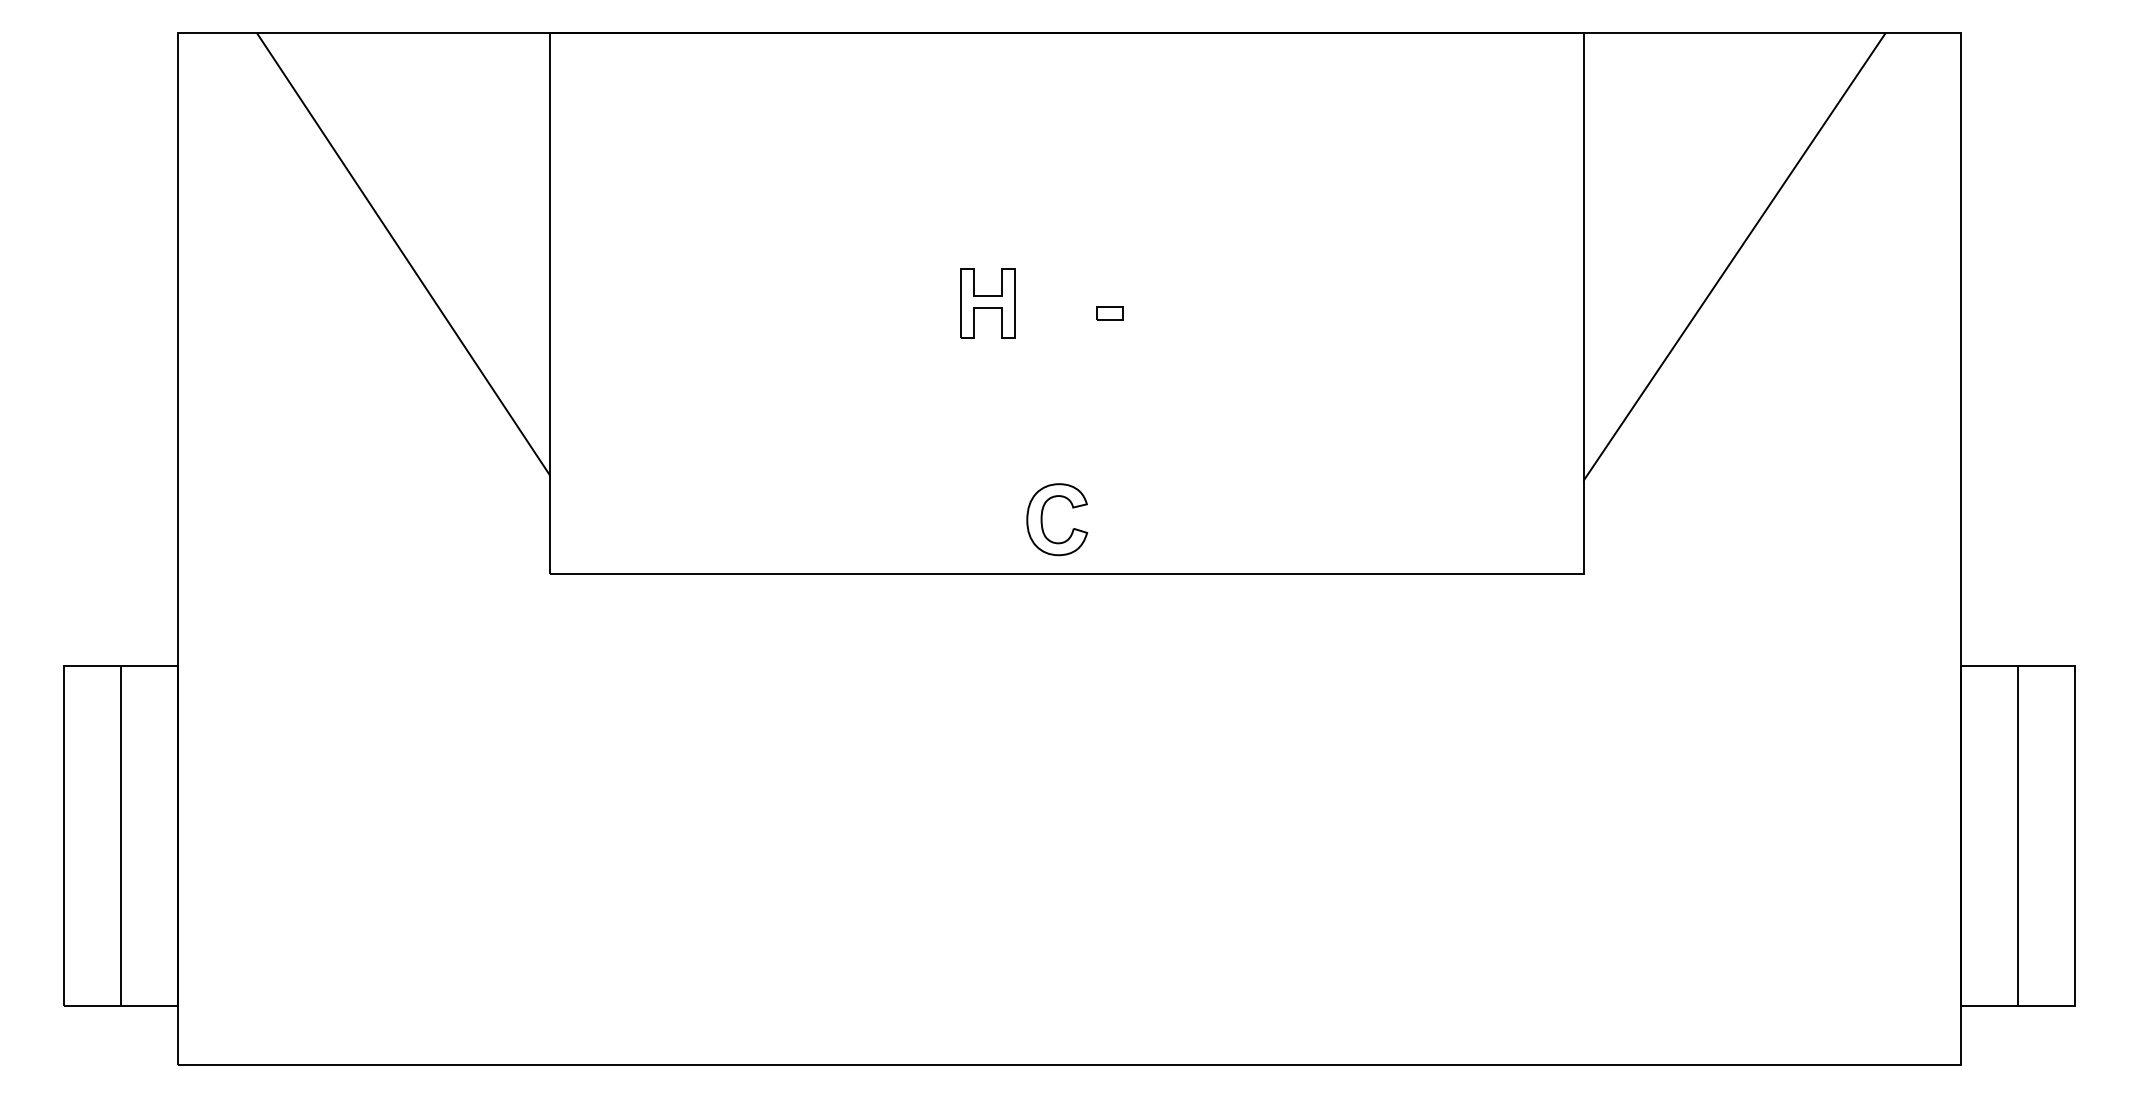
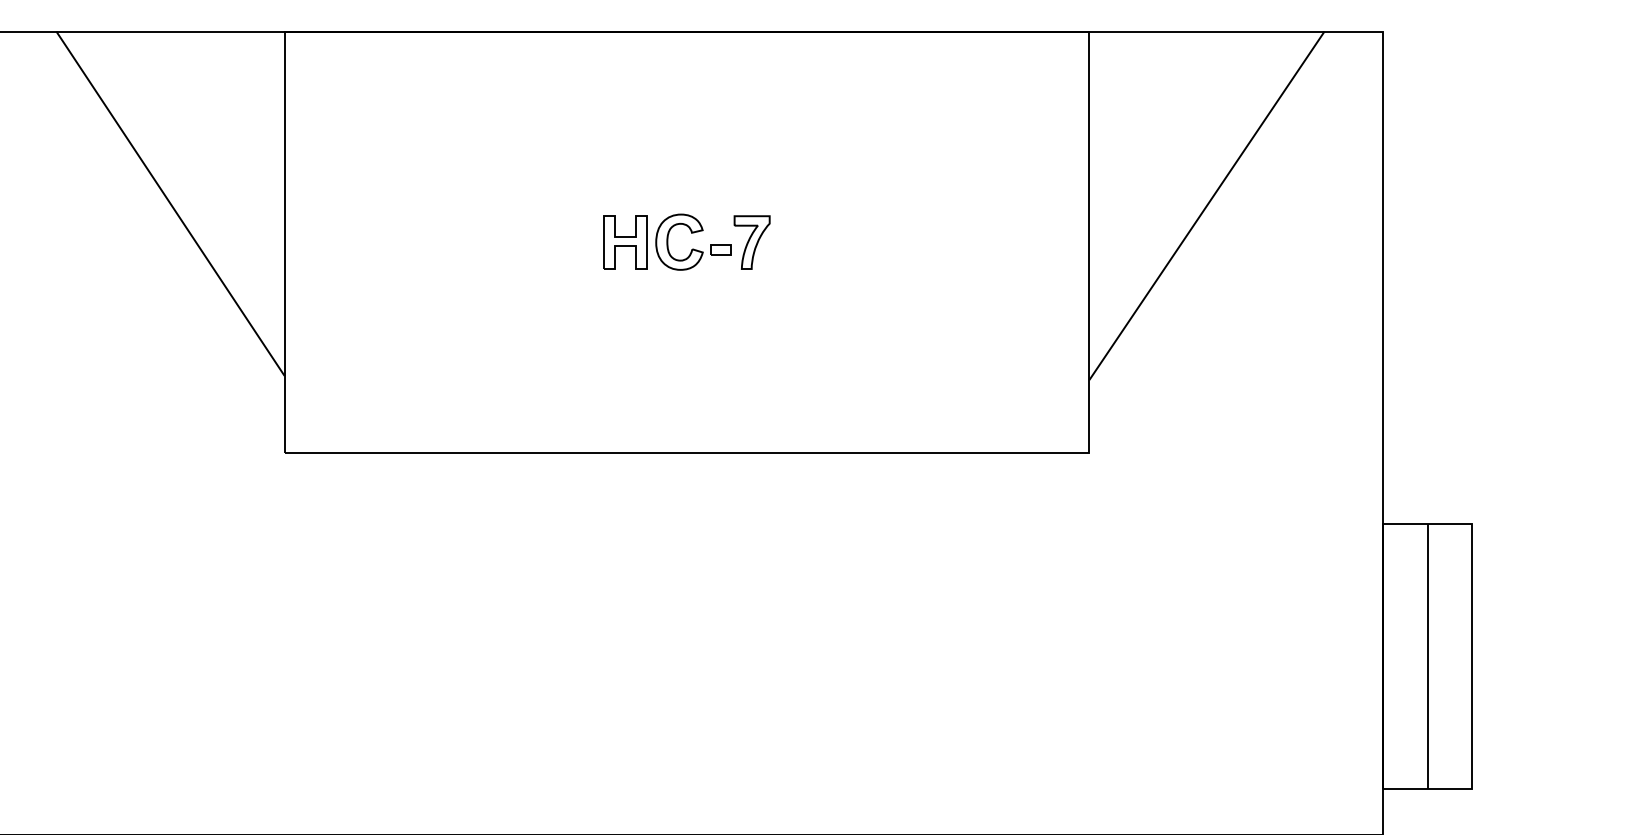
part: (1150, 303) -> (752, 242), added
part: (1042, 519) -> (668, 242), moved

